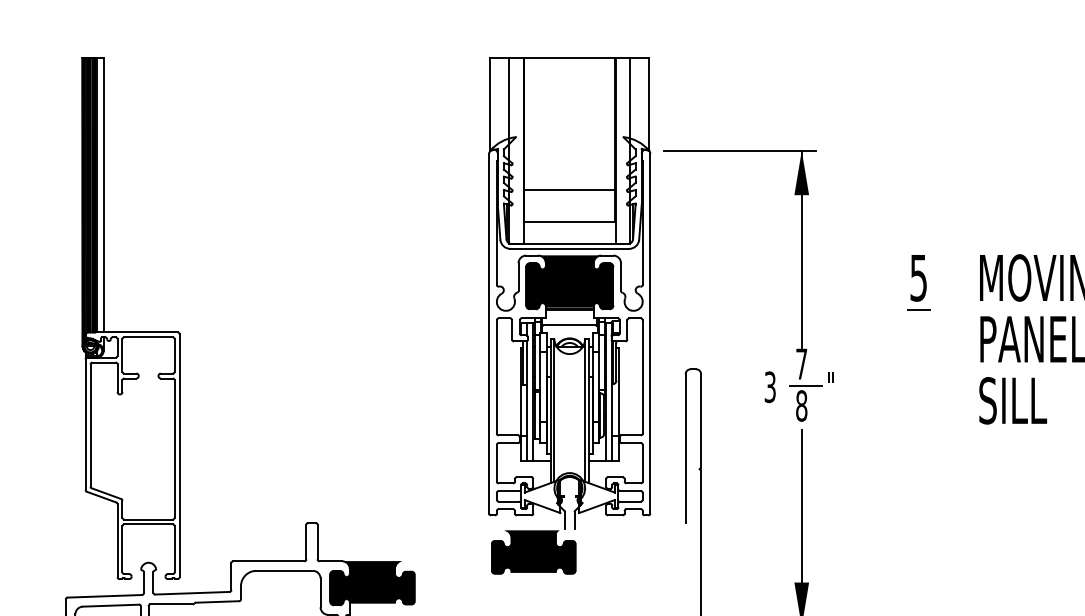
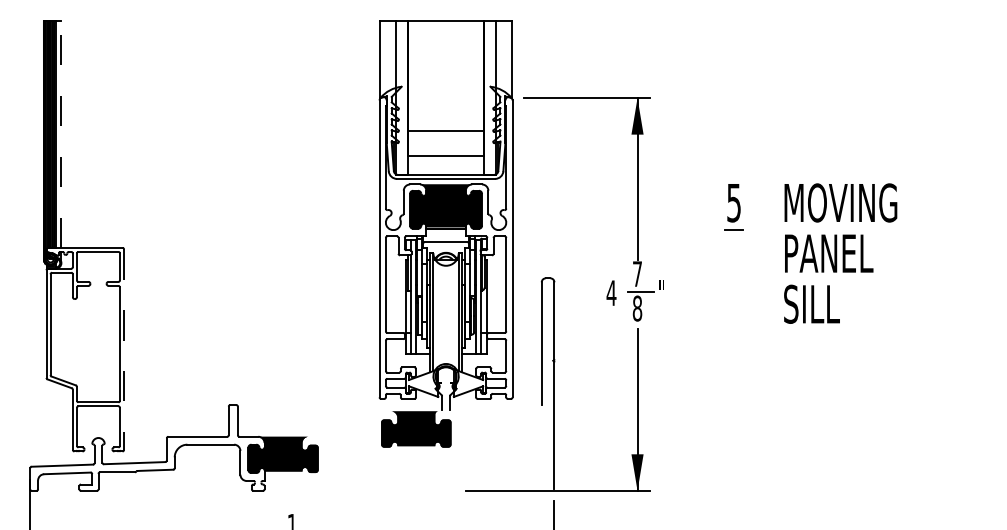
line: (103, 195) -> (61, 134), solid -> dashed
text: (770, 387) -> (611, 293), 3 -> 4
line: (180, 456) -> (124, 350), solid -> dashed

